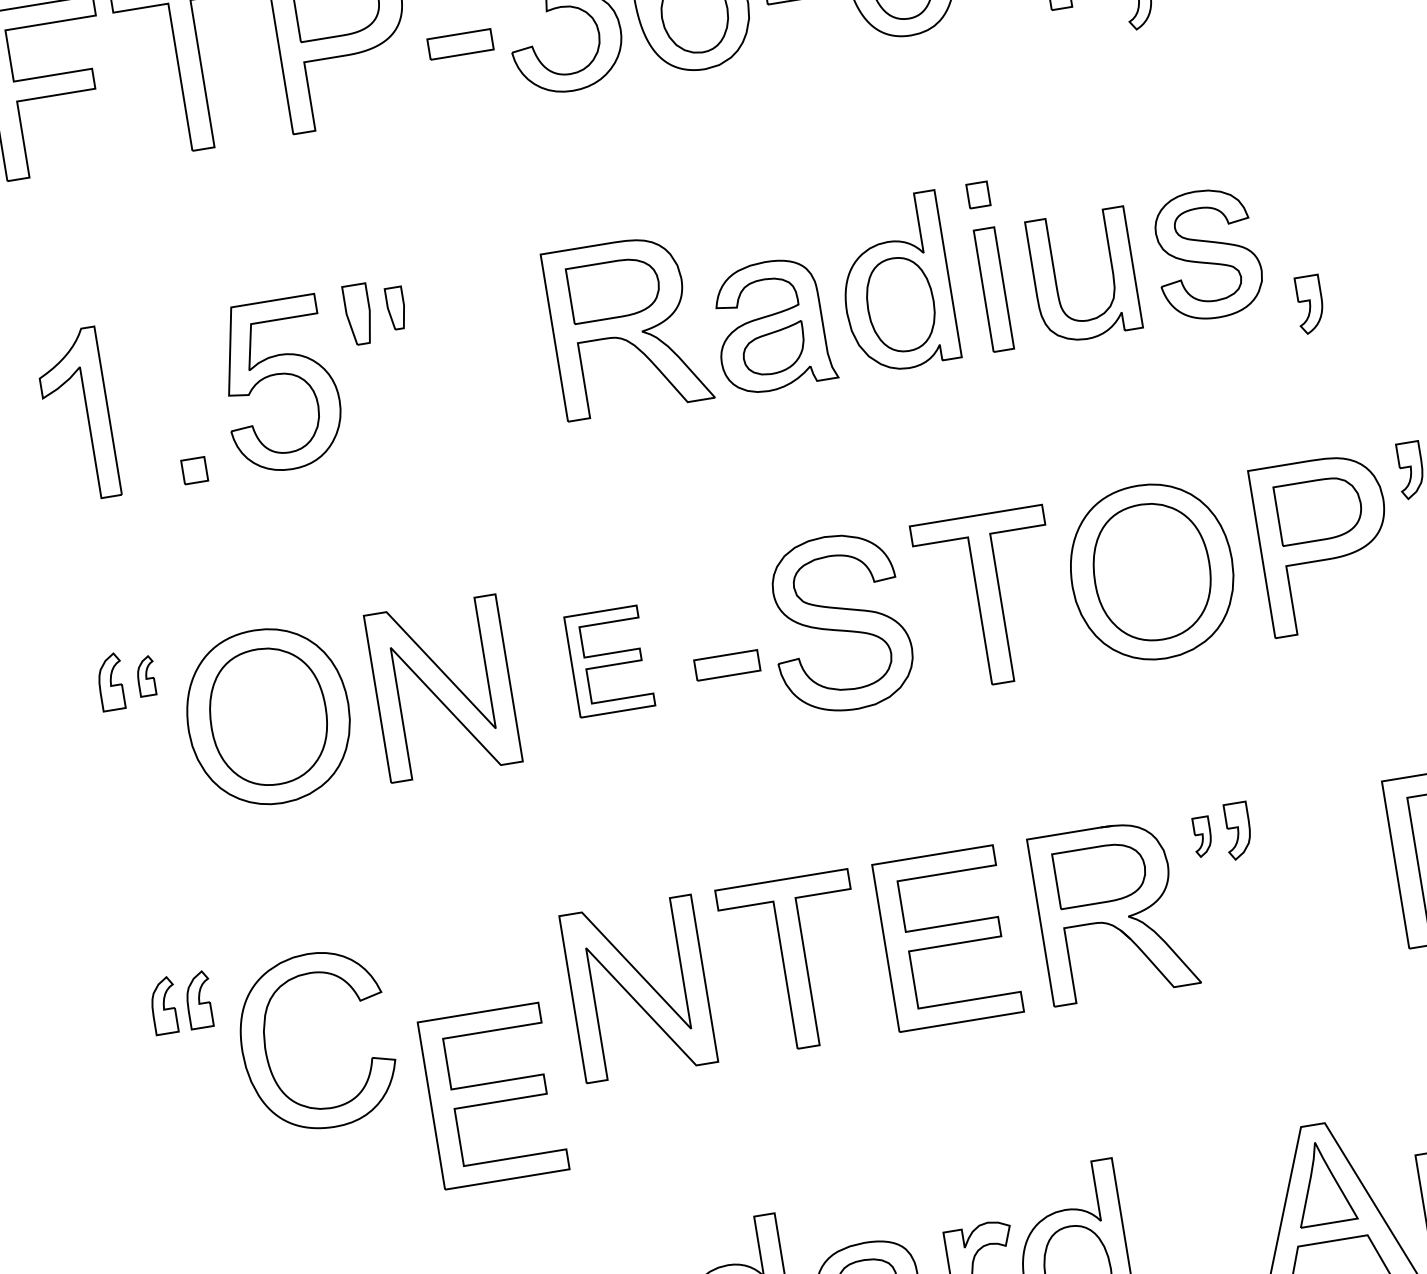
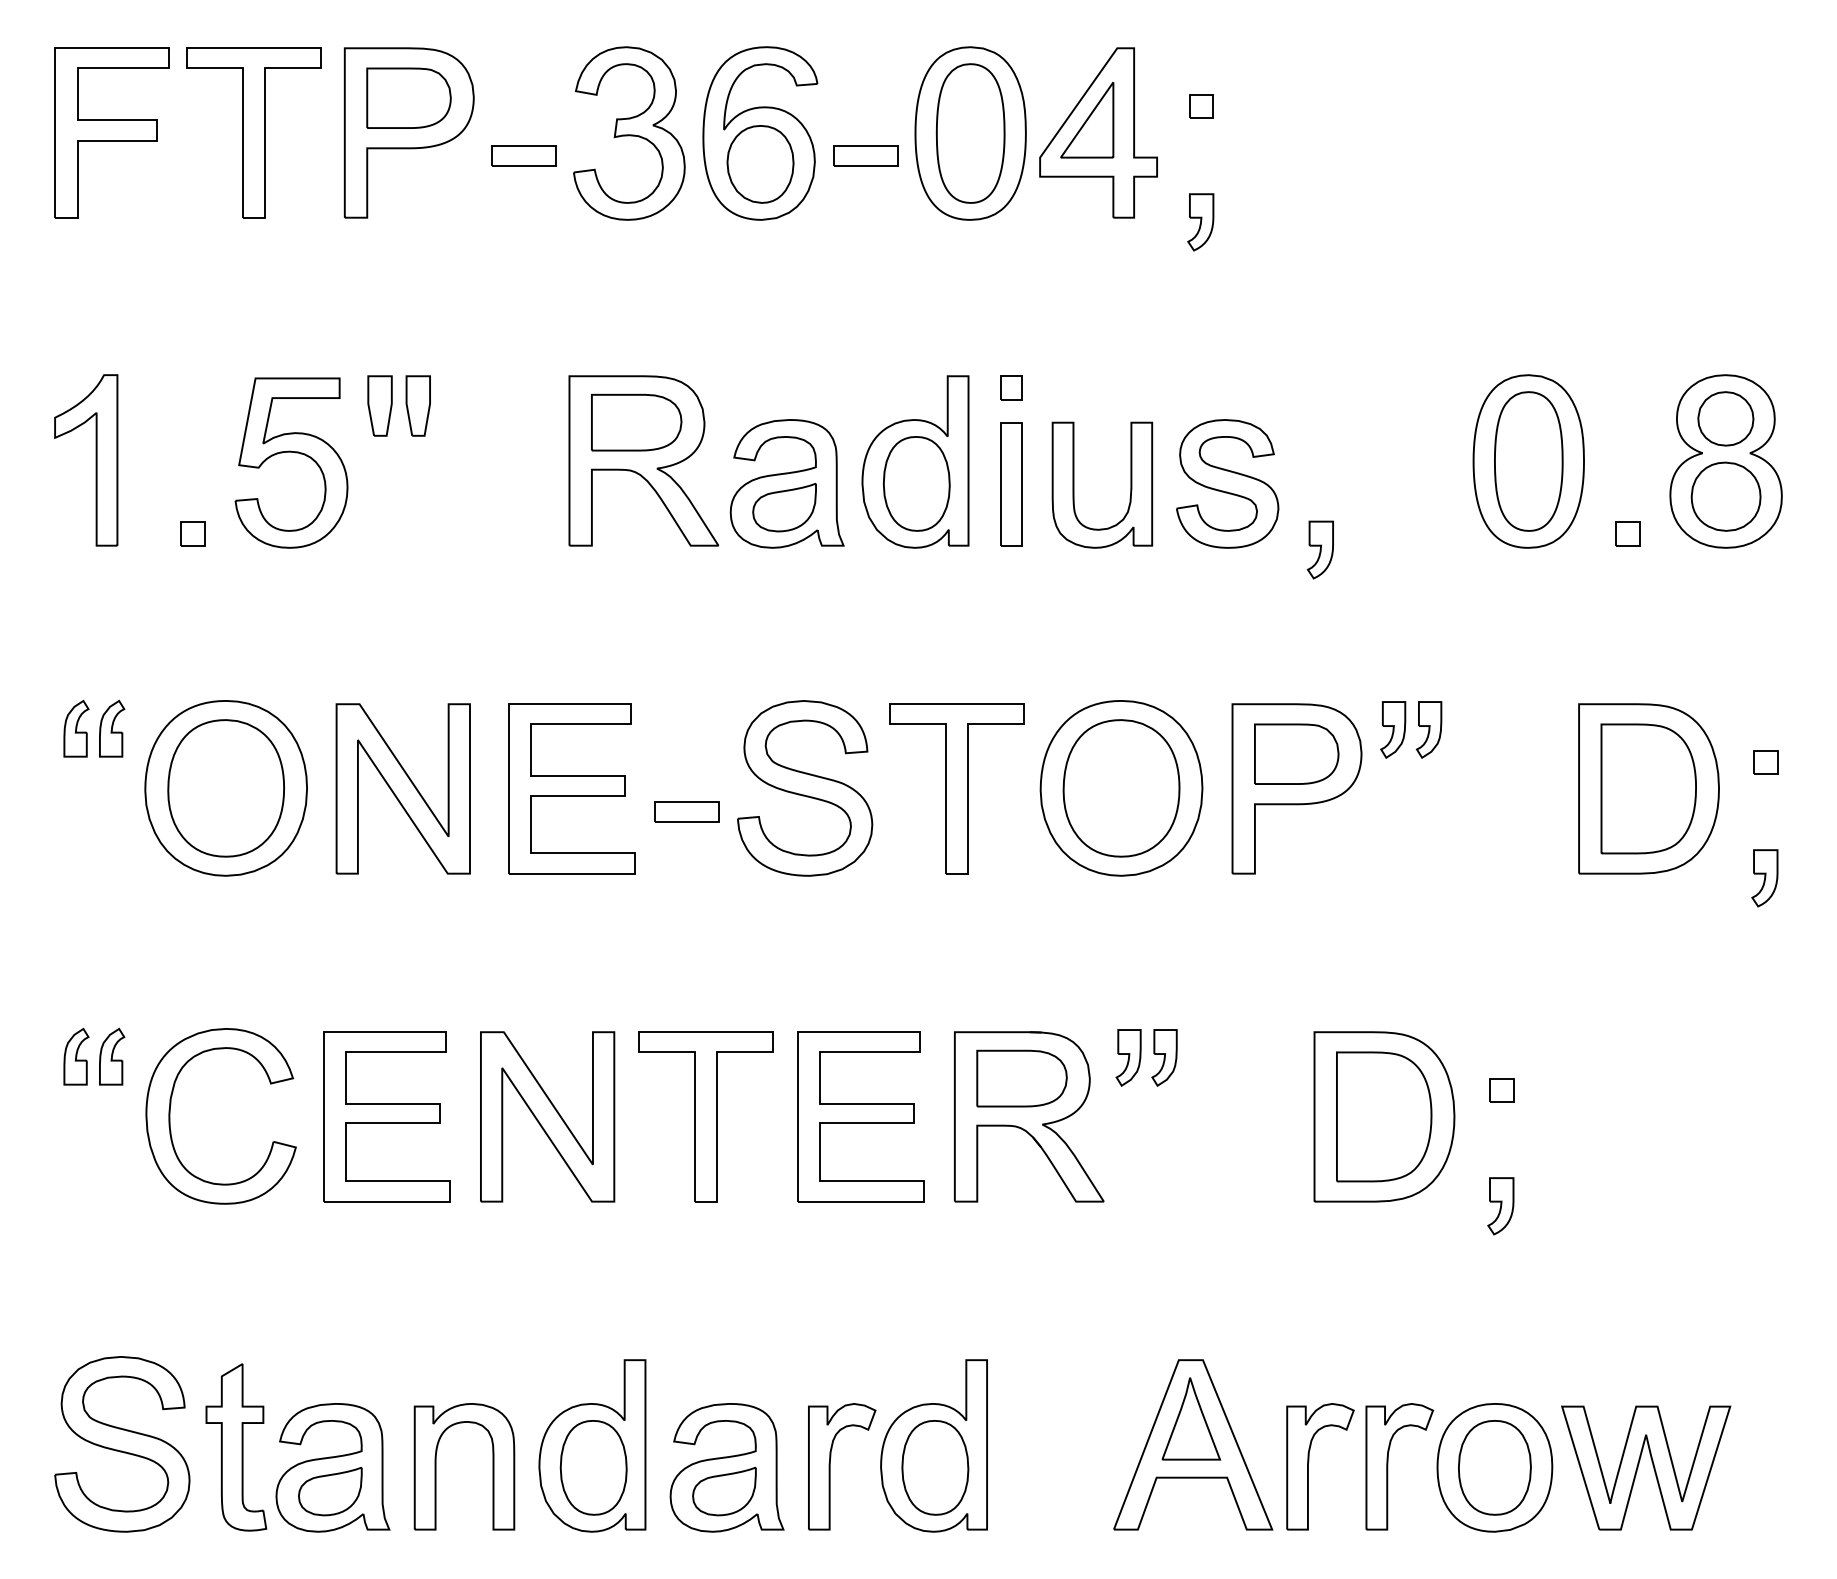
part: (395, 307) -> (417, 405), size x1.43
part: (609, 661) -> (571, 788), size x1.67
part: (146, 676) -> (112, 728), size x1.43
part: (1202, 836) -> (1128, 1057), size x1.43
part: (492, 1095) -> (386, 1116), moved

